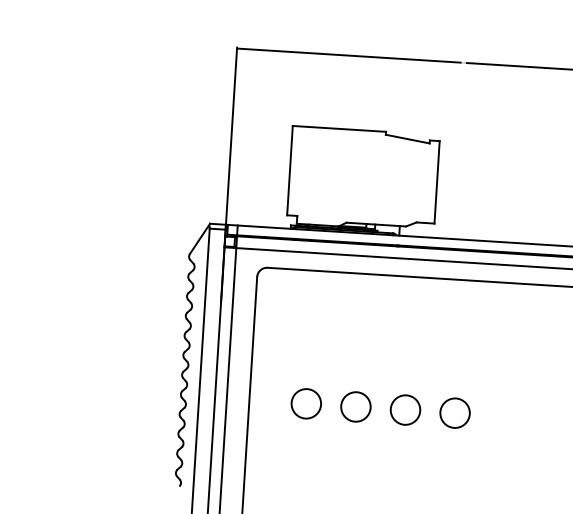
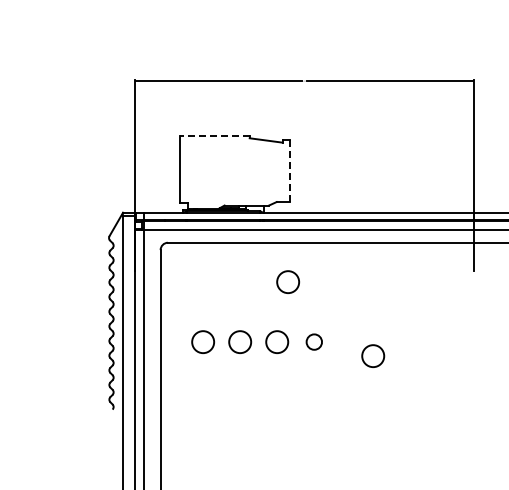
line: (338, 129) -> (214, 136), solid -> dashed
line: (437, 182) -> (290, 171), solid -> dashed
circle: (424, 329) -> (287, 281), added
circle: (455, 412) -> (314, 341), size x0.7
circle: (533, 436) -> (373, 355), added

